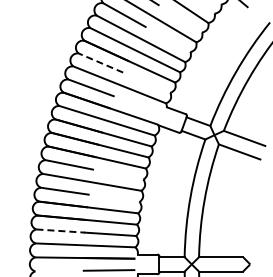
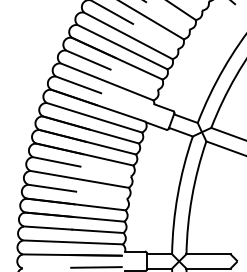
line: (100, 62) -> (87, 59), dashed -> solid
line: (61, 231) -> (48, 228), dashed -> solid

